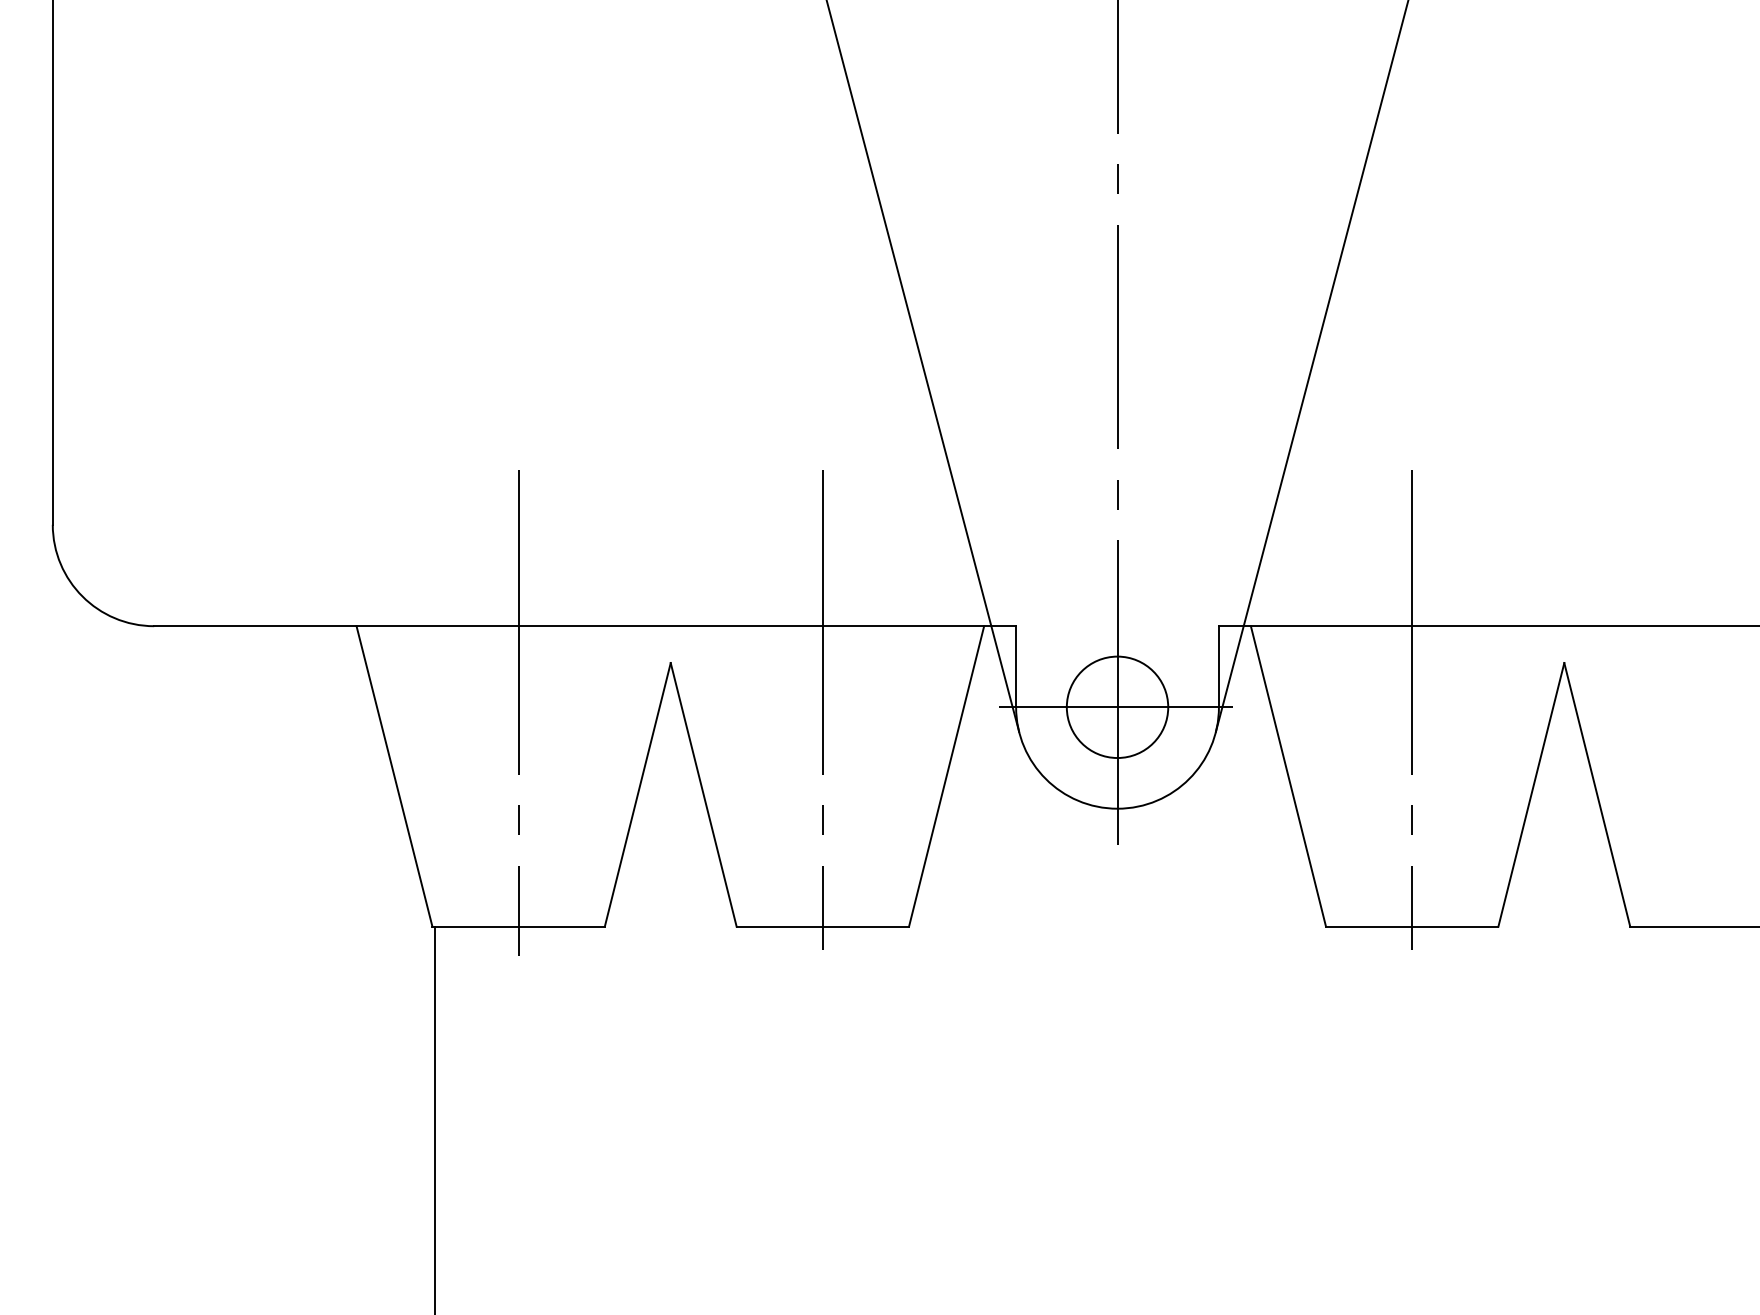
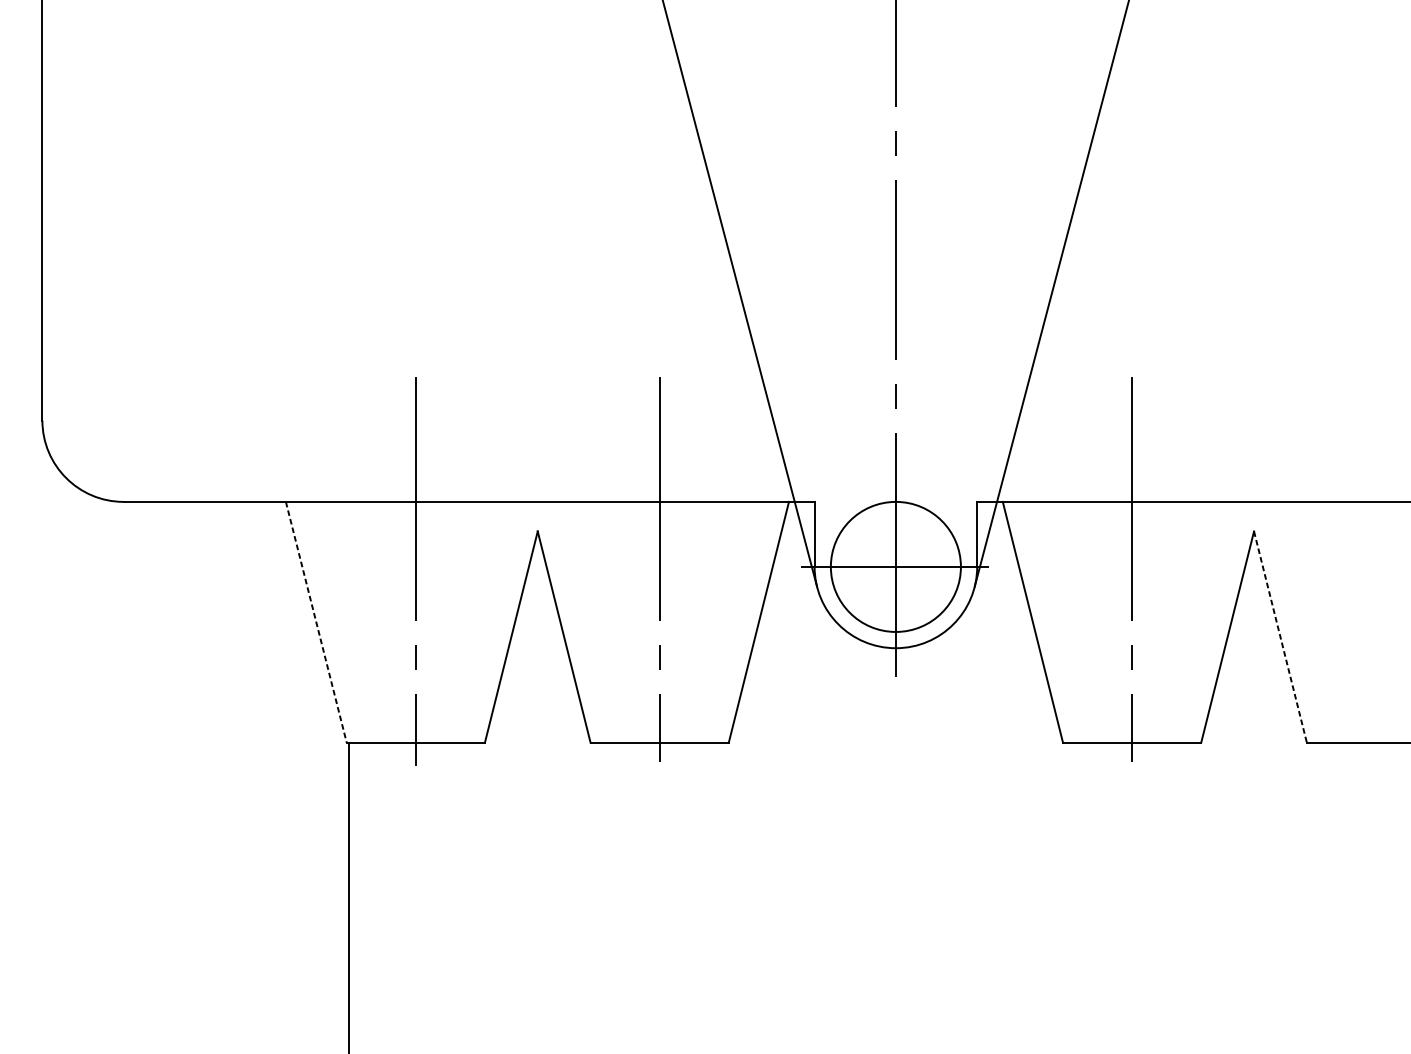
circle: (1117, 707) -> (895, 567), size x1.6
line: (394, 776) -> (316, 622), solid -> dashed
line: (1597, 794) -> (1280, 636), solid -> dashed

